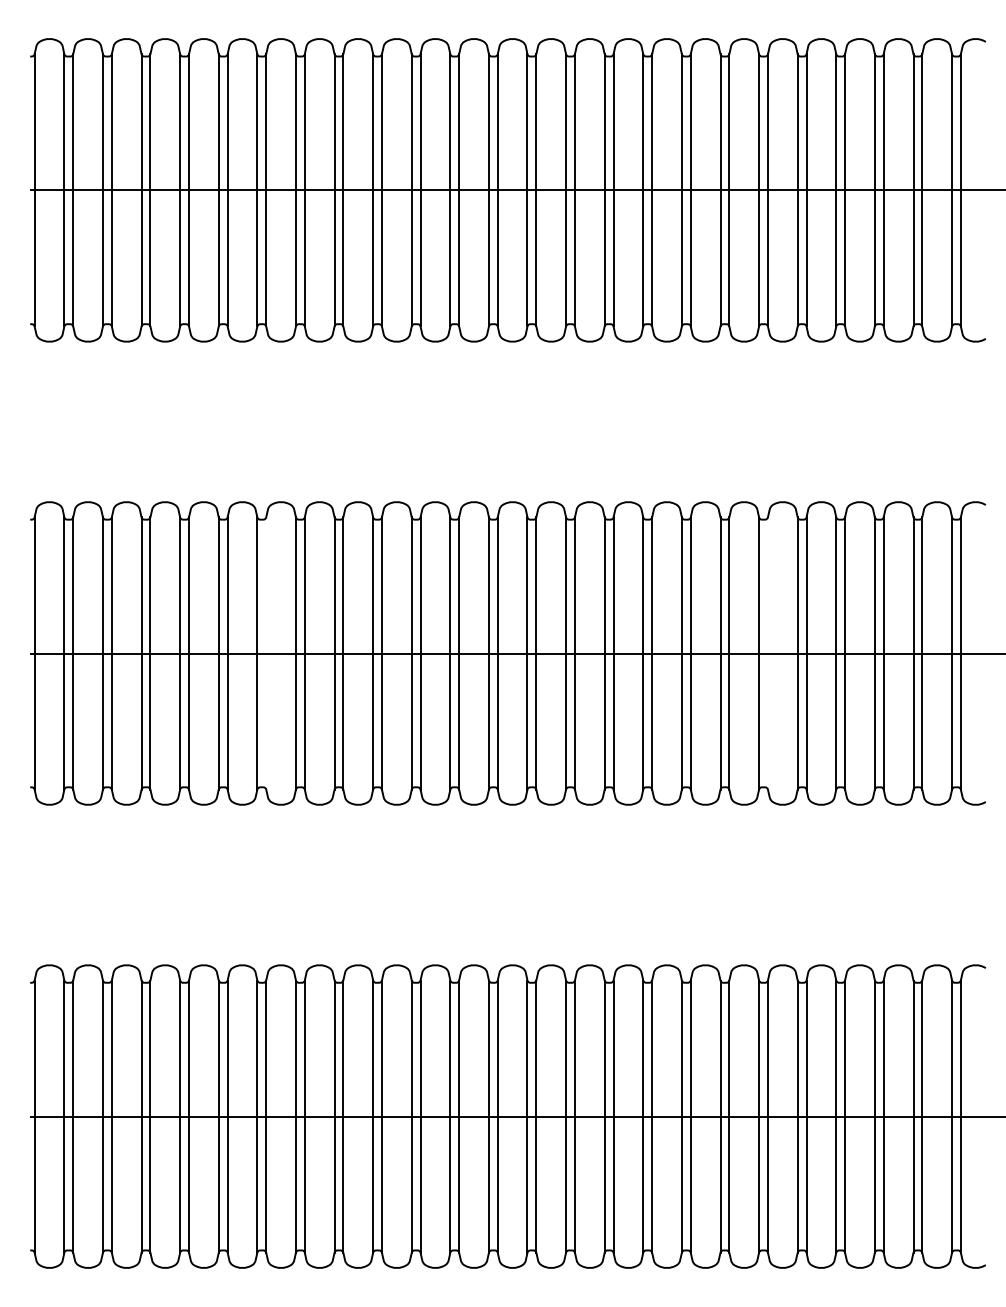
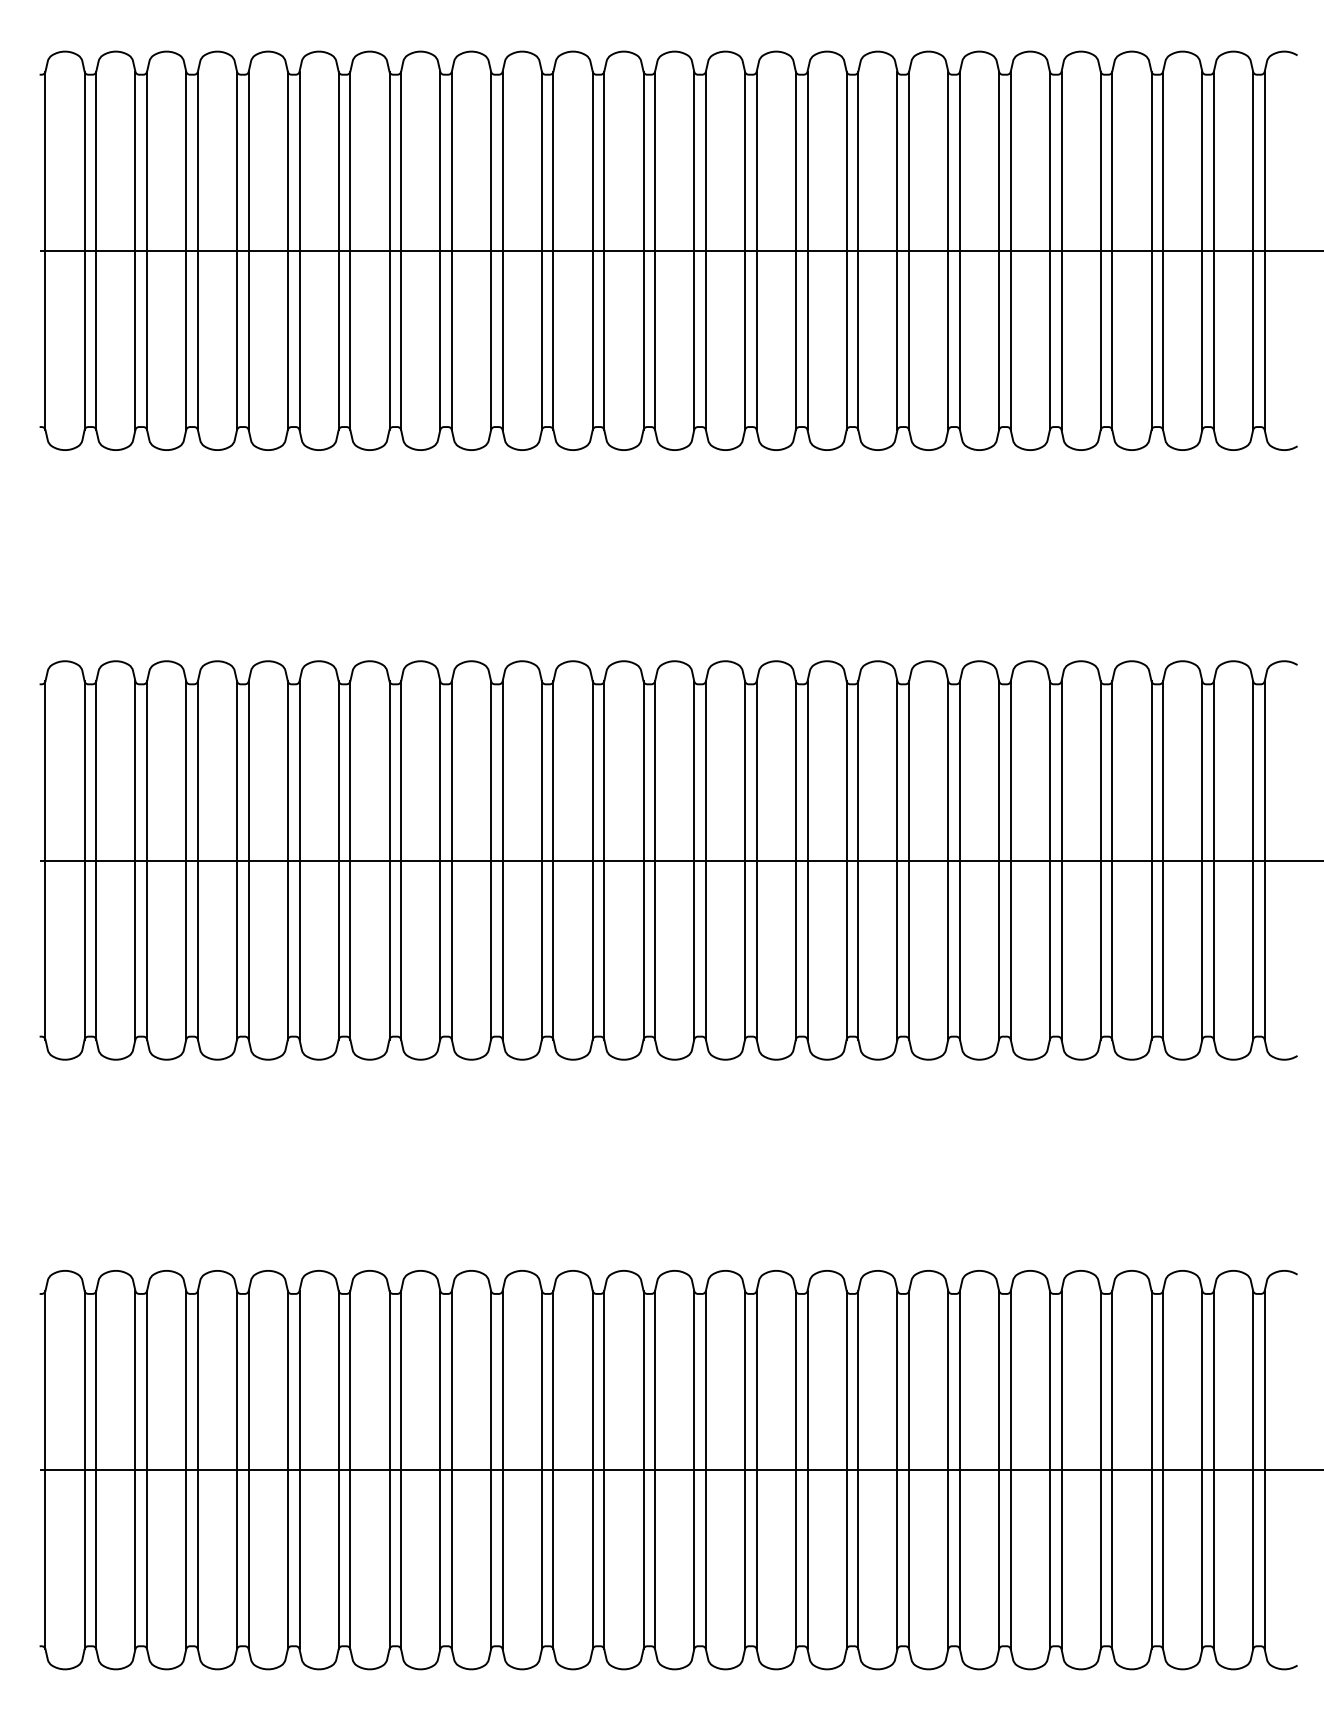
line: (266, 653) -> (350, 860), added
line: (767, 653) -> (1010, 860), added

